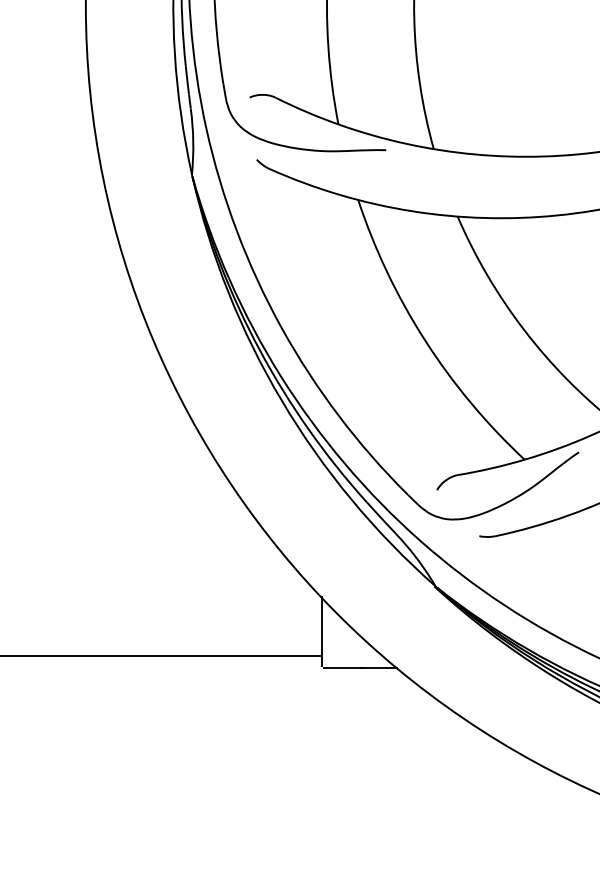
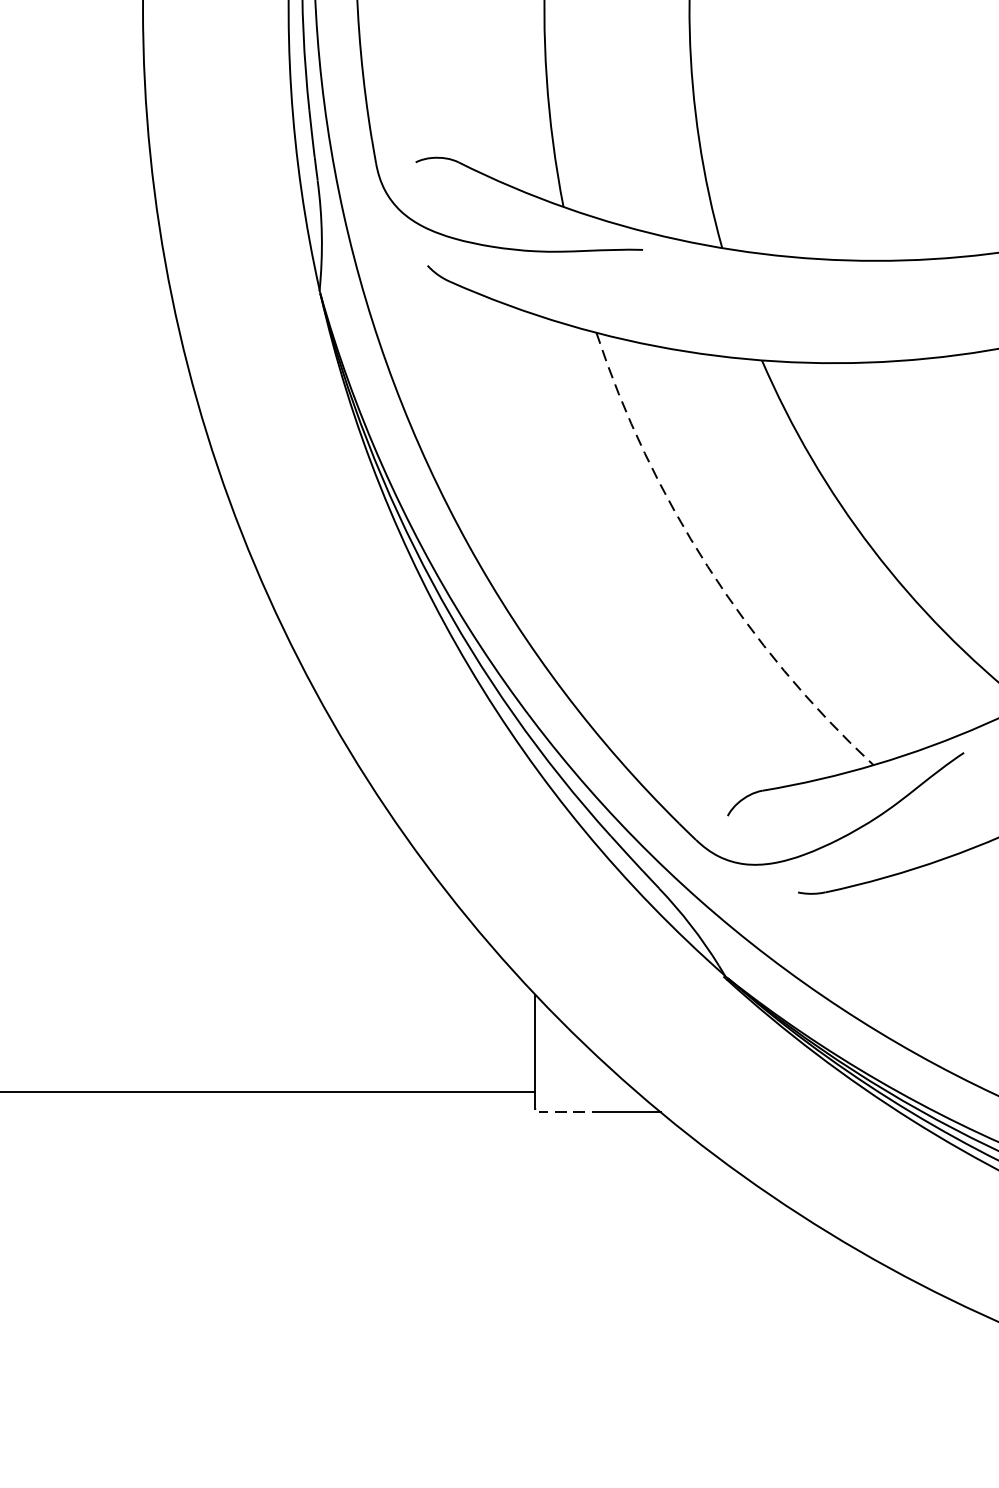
arc: (425, 340) -> (708, 566), solid -> dashed
line: (342, 668) -> (570, 1112), solid -> dashed

